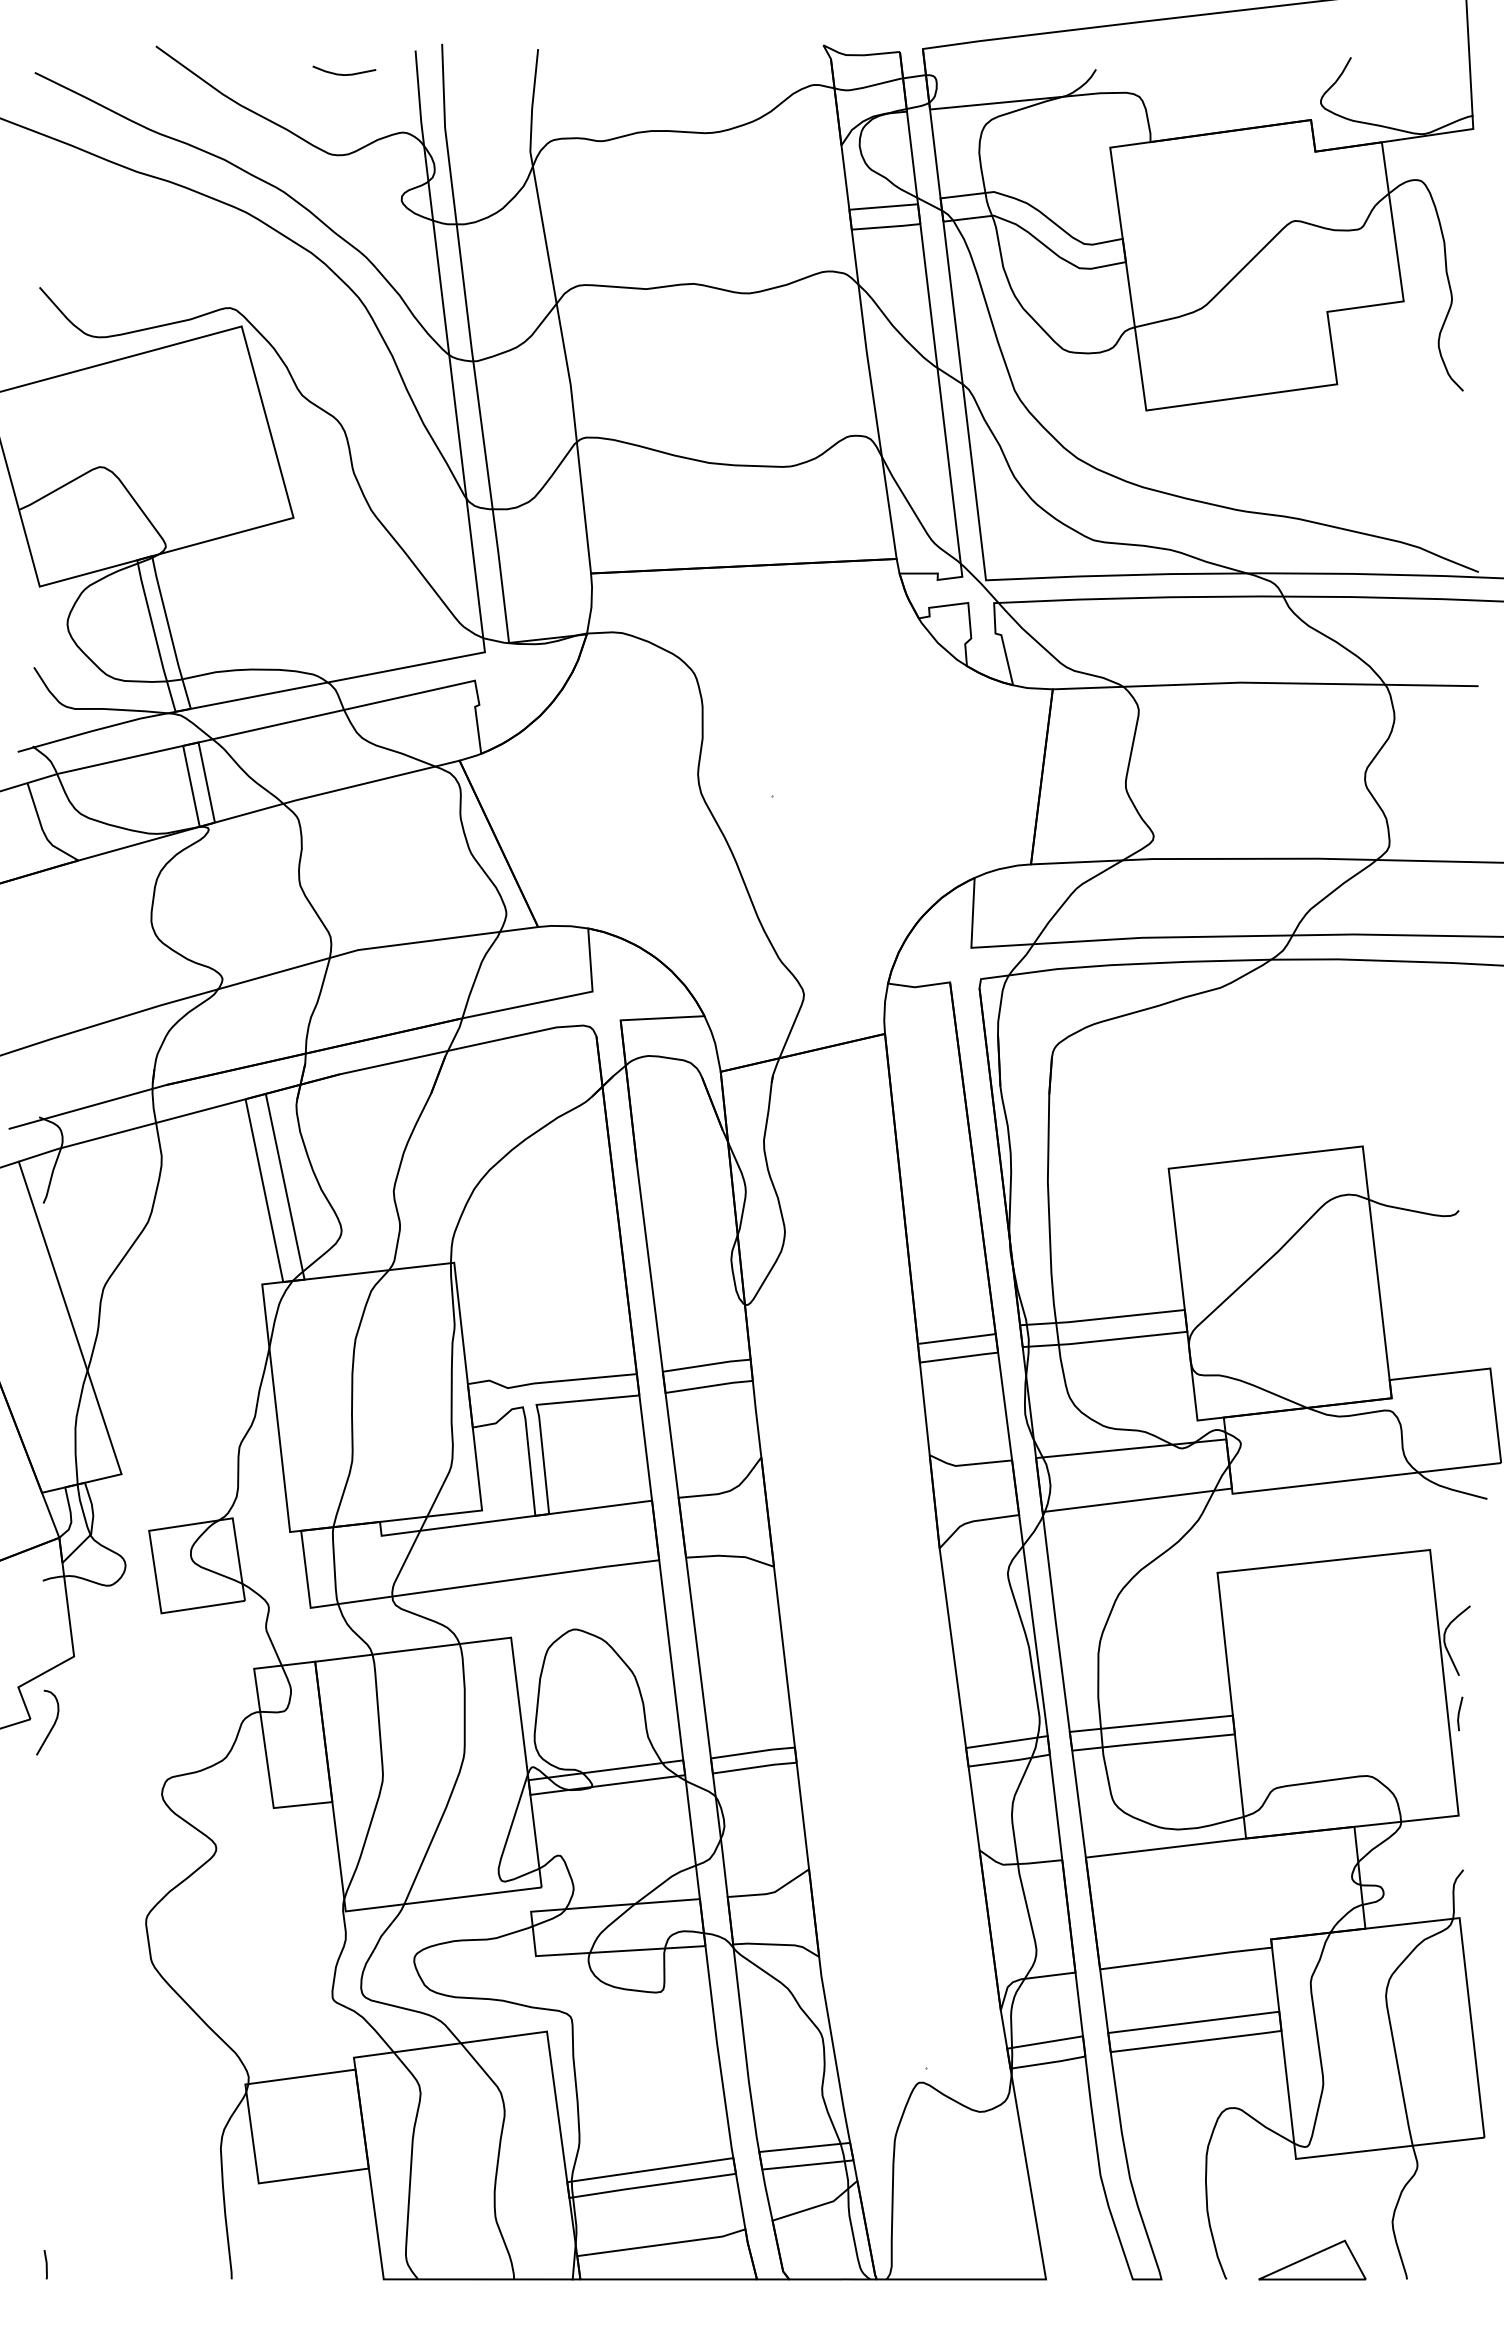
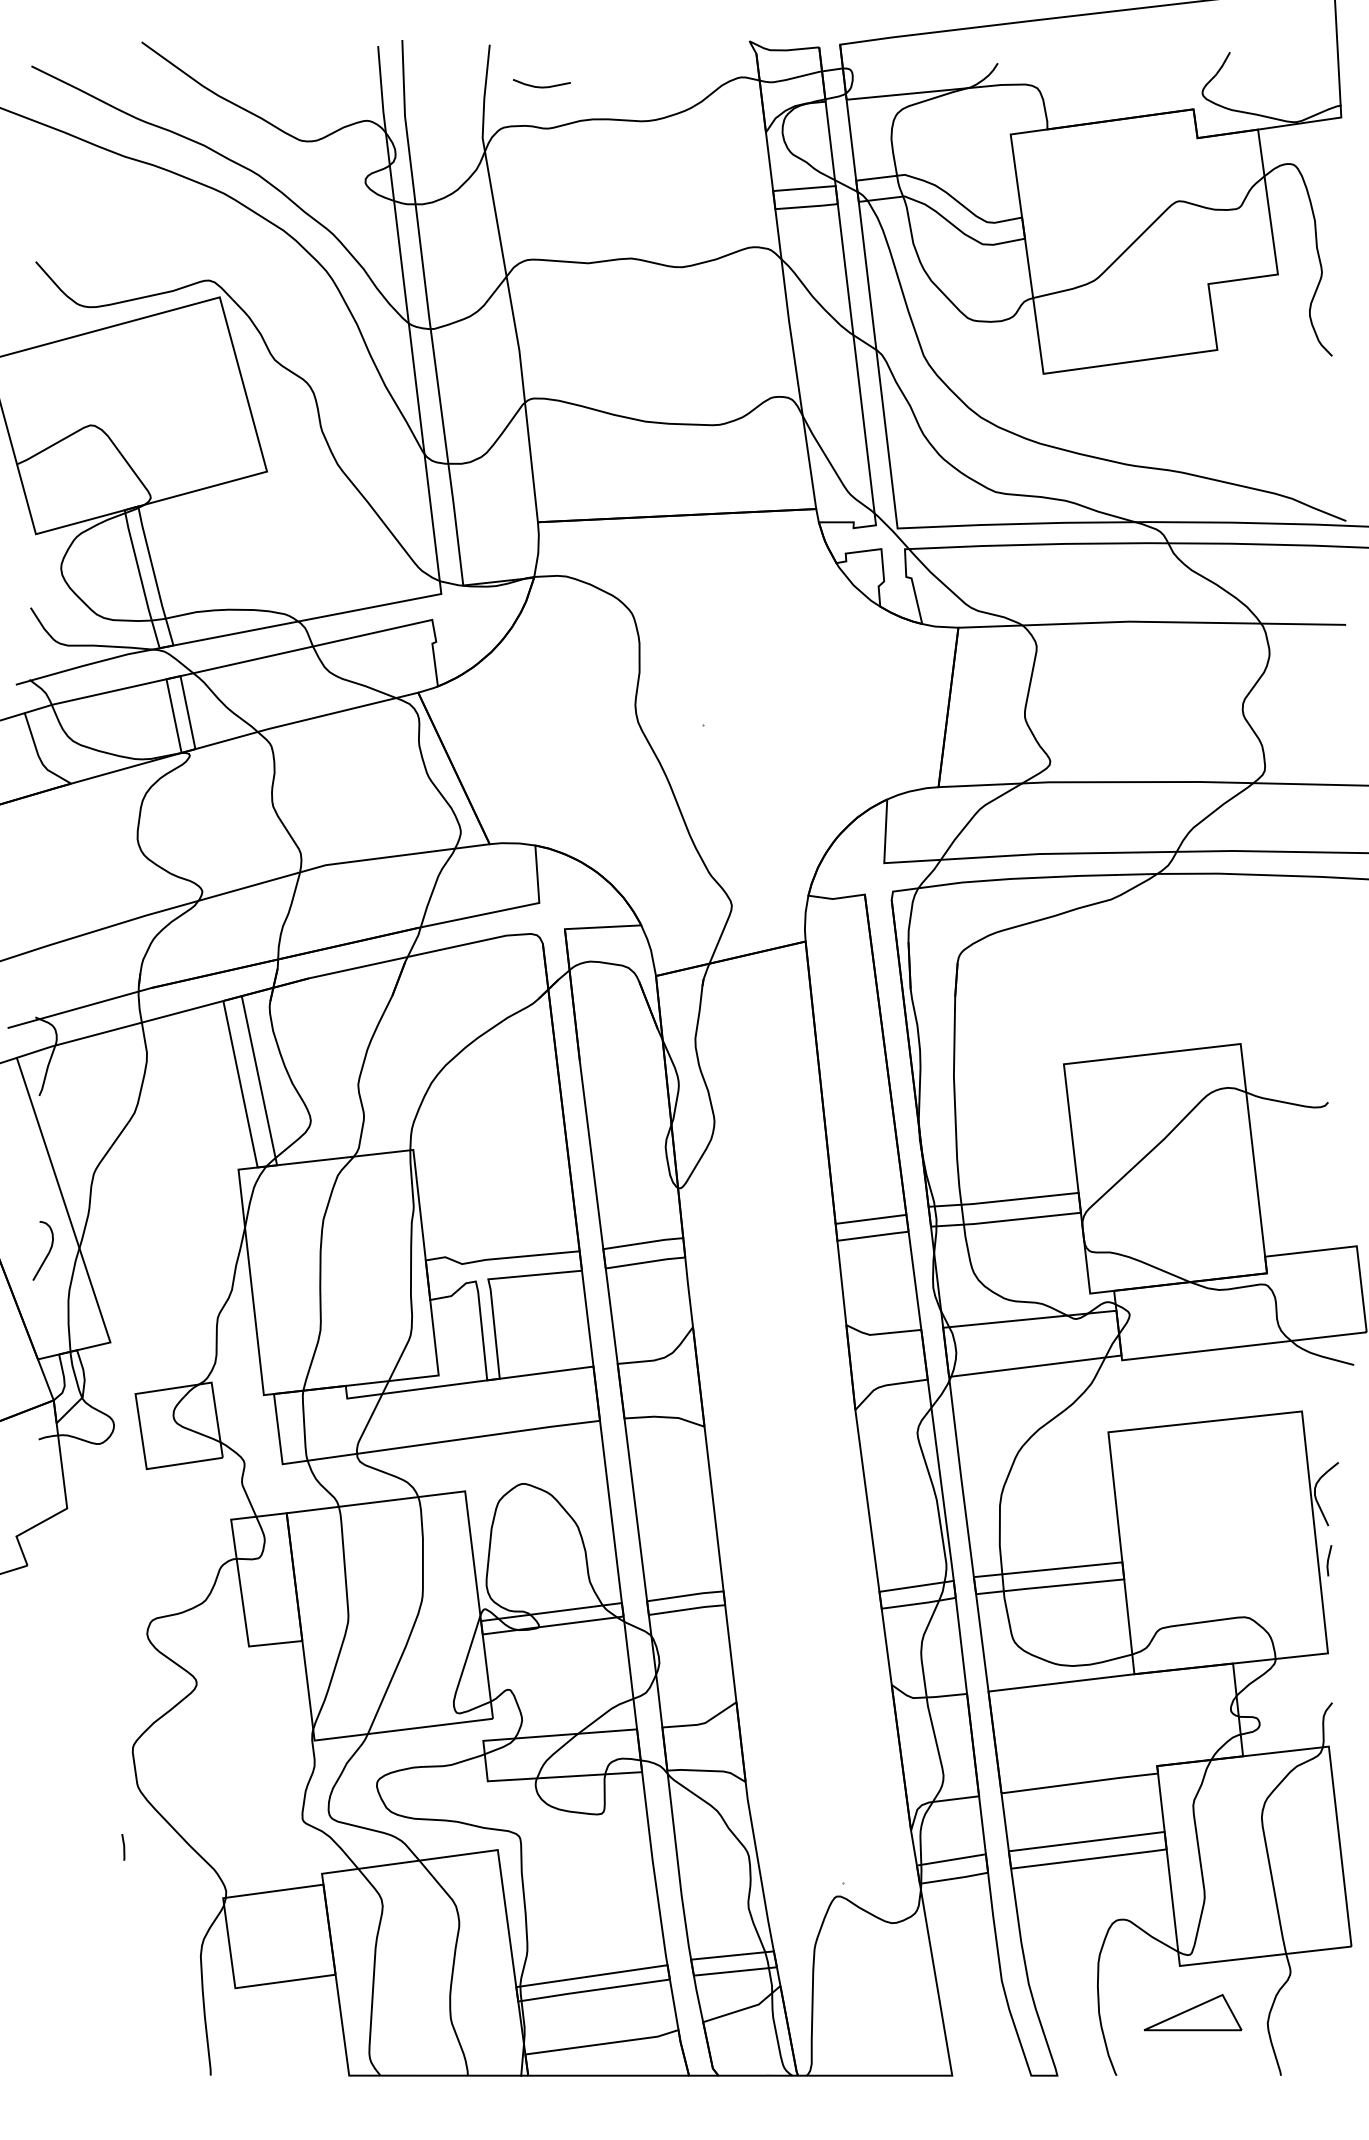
curve: (344, 74) -> (541, 87), moved
curve: (52, 1725) -> (47, 1253), moved
part: (1312, 2259) -> (1193, 2012), moved
line: (45, 2264) -> (123, 1847), moved

